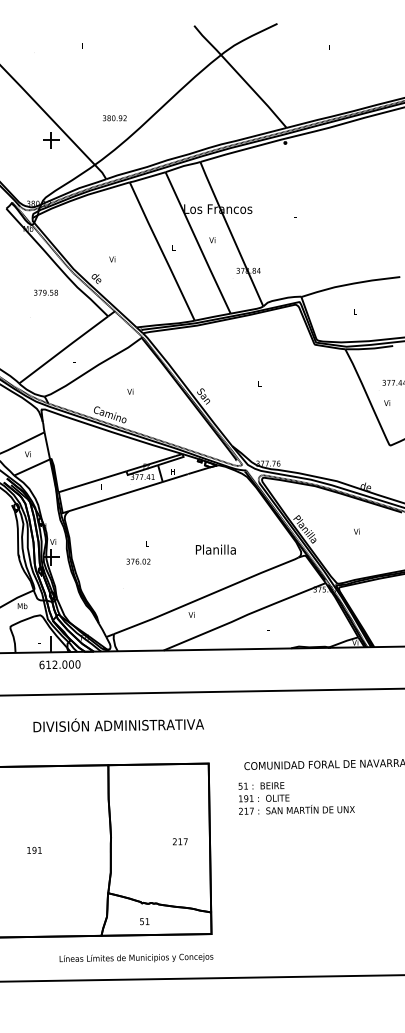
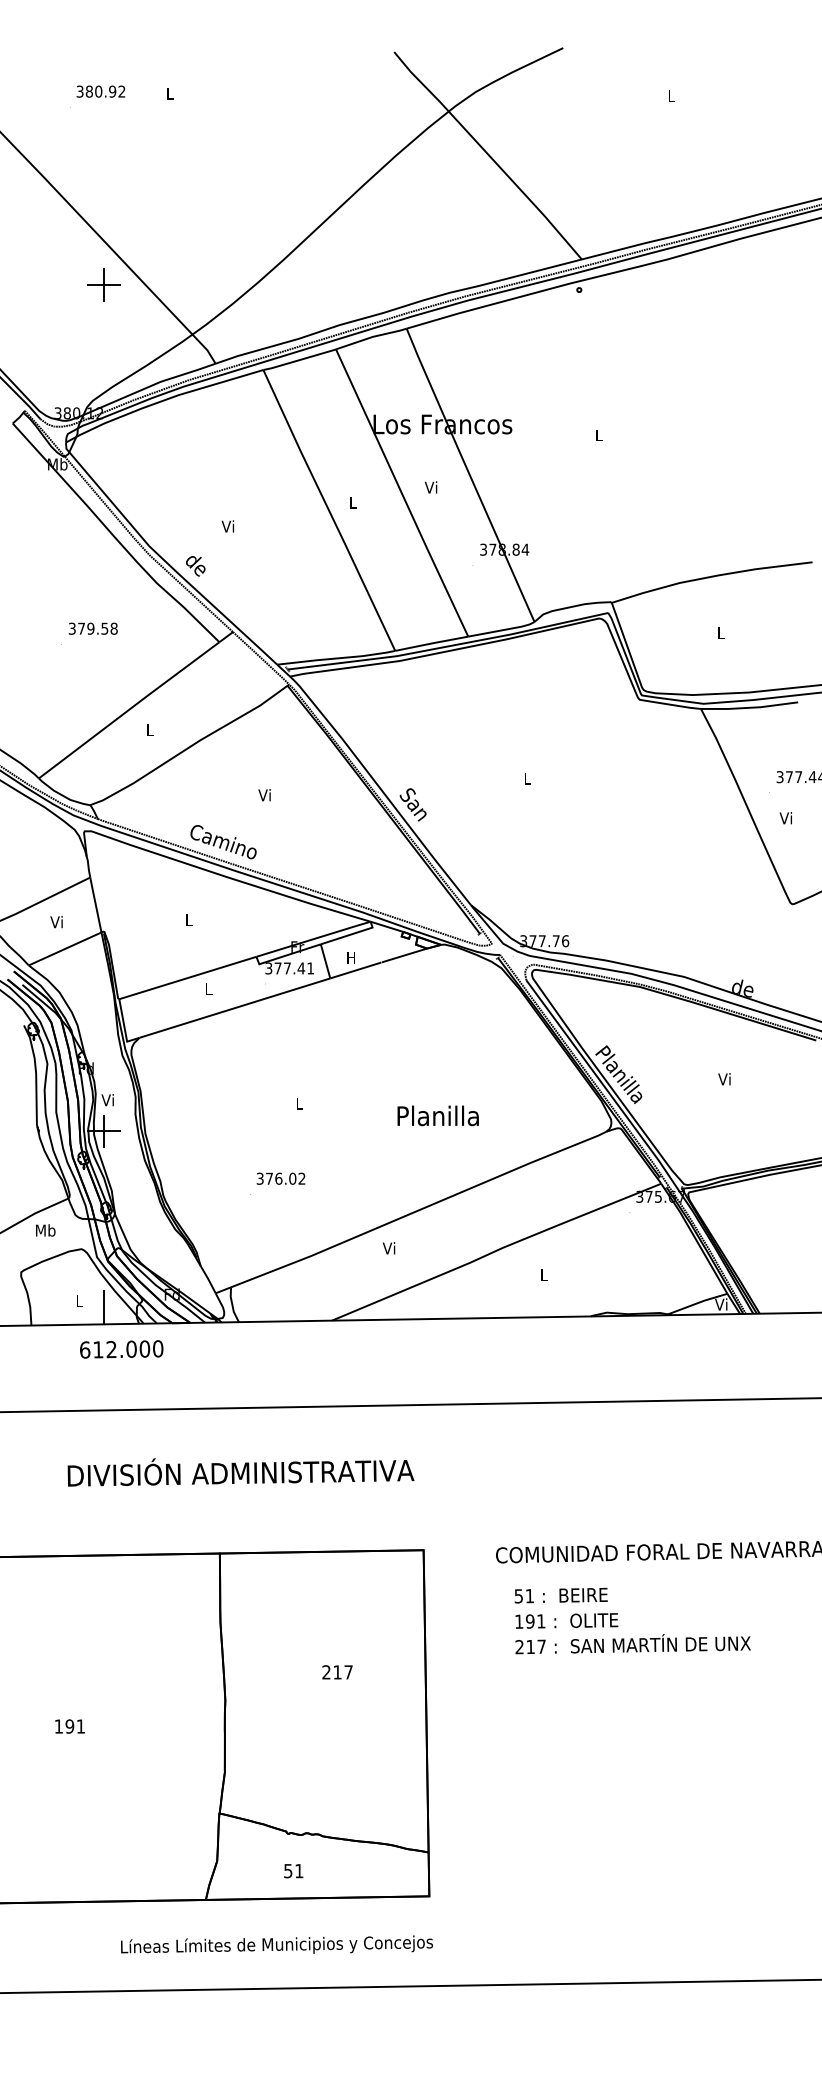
text: (114, 118) -> (100, 92), moved
text: (45, 292) -> (92, 628), moved
text: (138, 561) -> (281, 1178), moved
text: (296, 798) -> (632, 1621), moved
text: (180, 841) -> (337, 1671), moved

